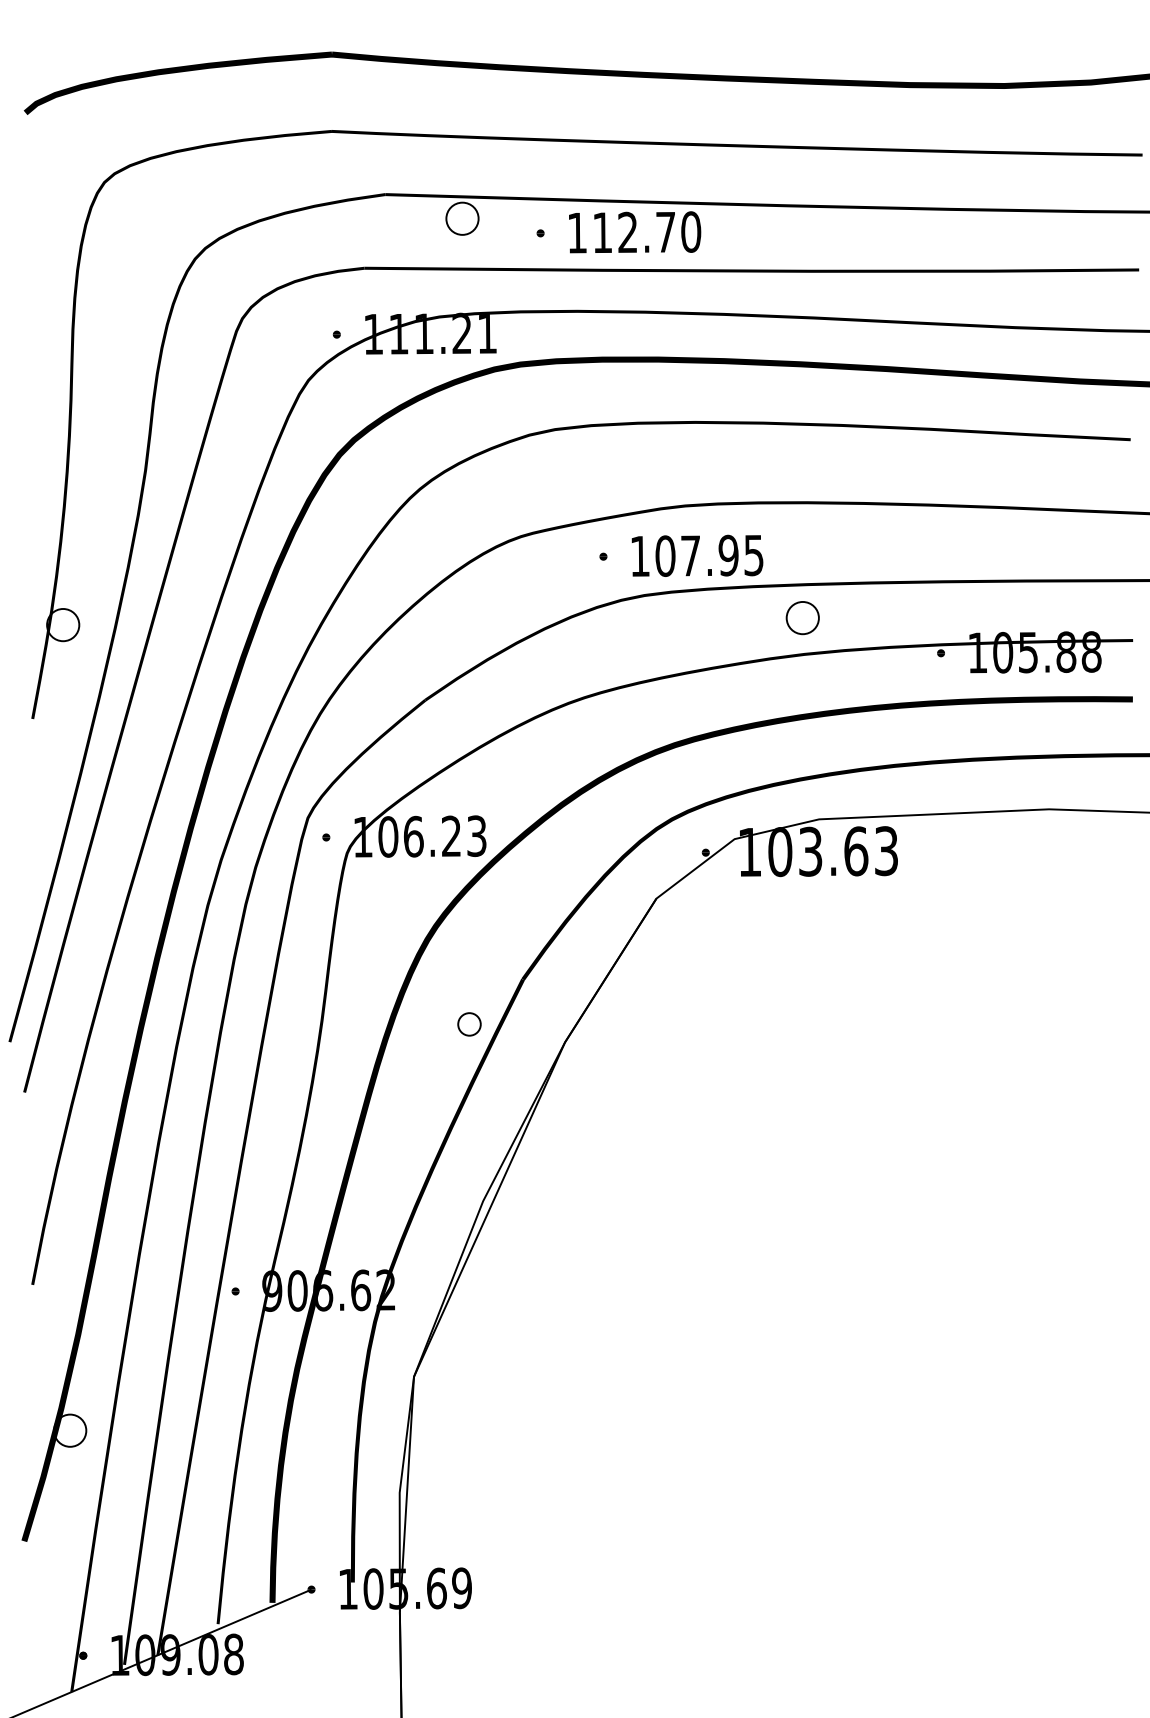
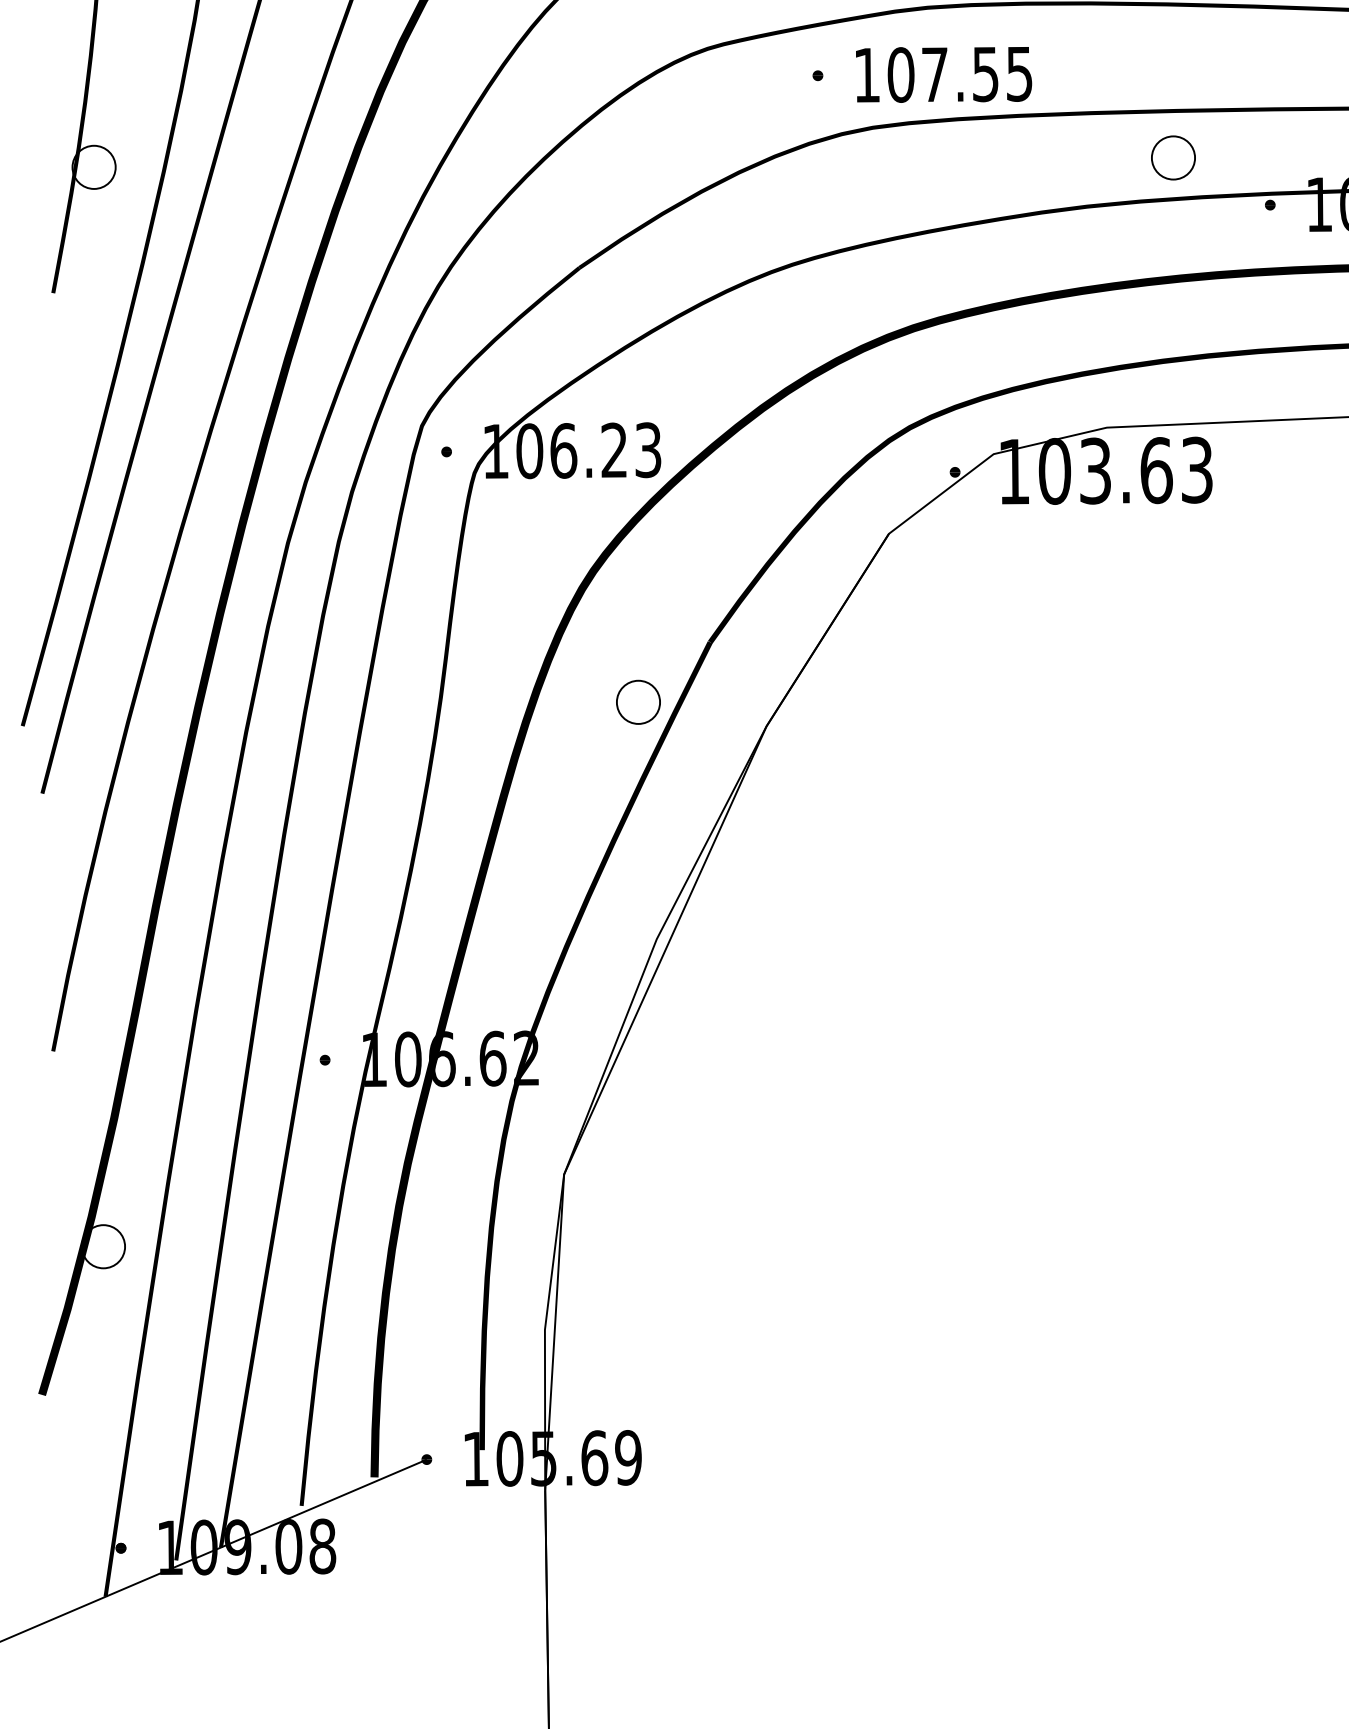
text: (728, 555) -> (985, 74), 107.95 -> 107.55
part: (802, 618) -> (1173, 158), moved
part: (469, 1024) -> (638, 702), size x1.43
text: (272, 1290) -> (374, 1058), 906.62 -> 106.62

